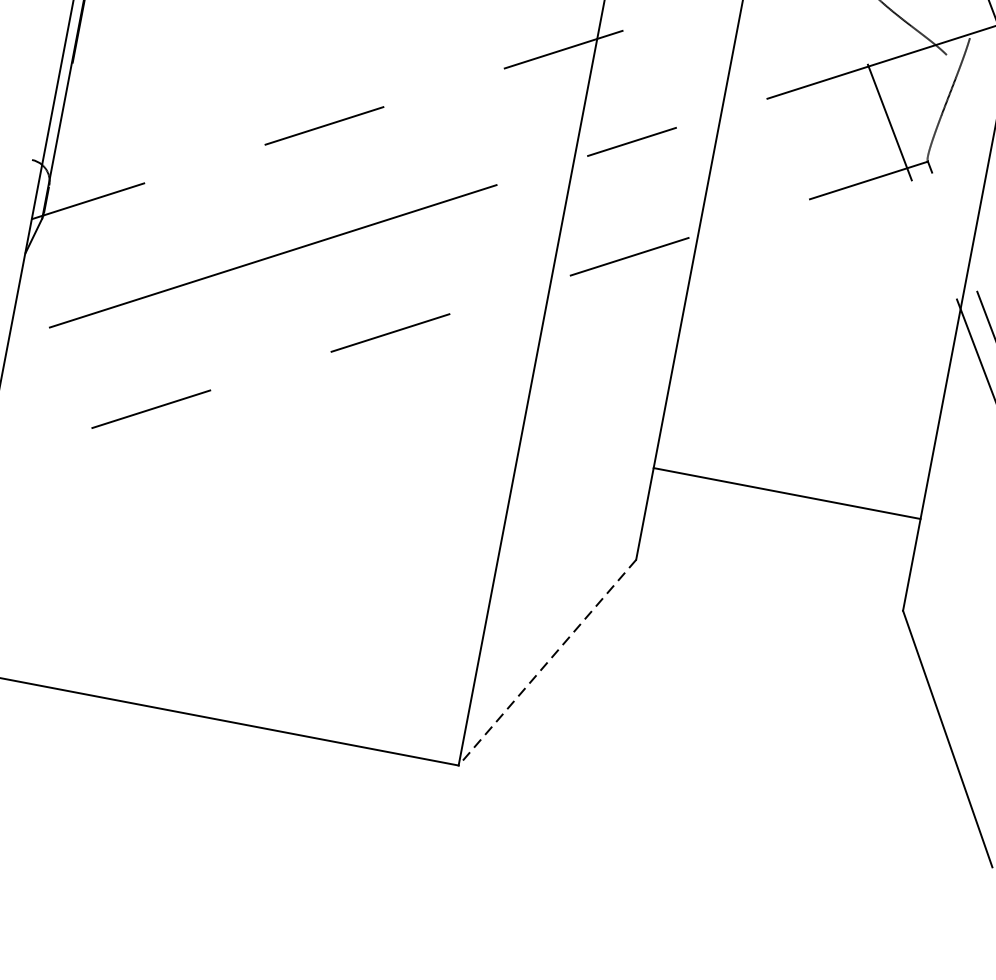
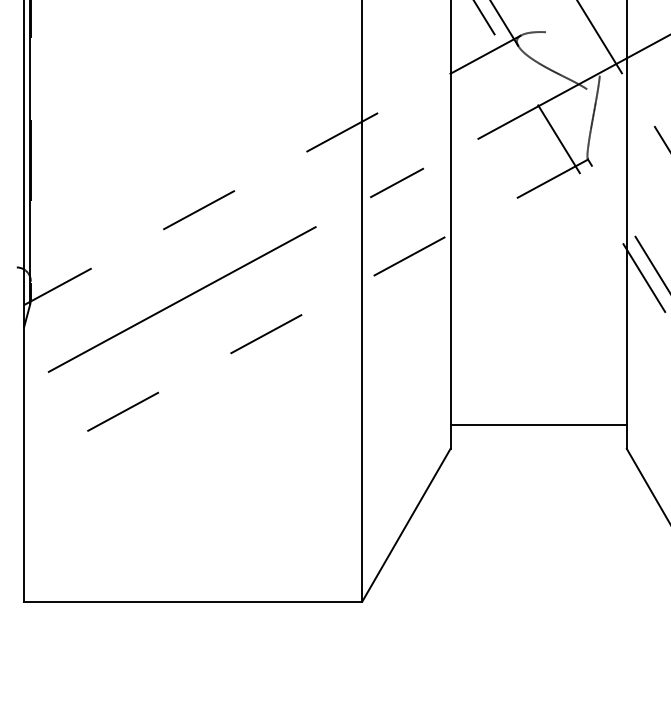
line: (786, 493) -> (538, 425), moved
line: (547, 663) -> (406, 525), dashed -> solid

